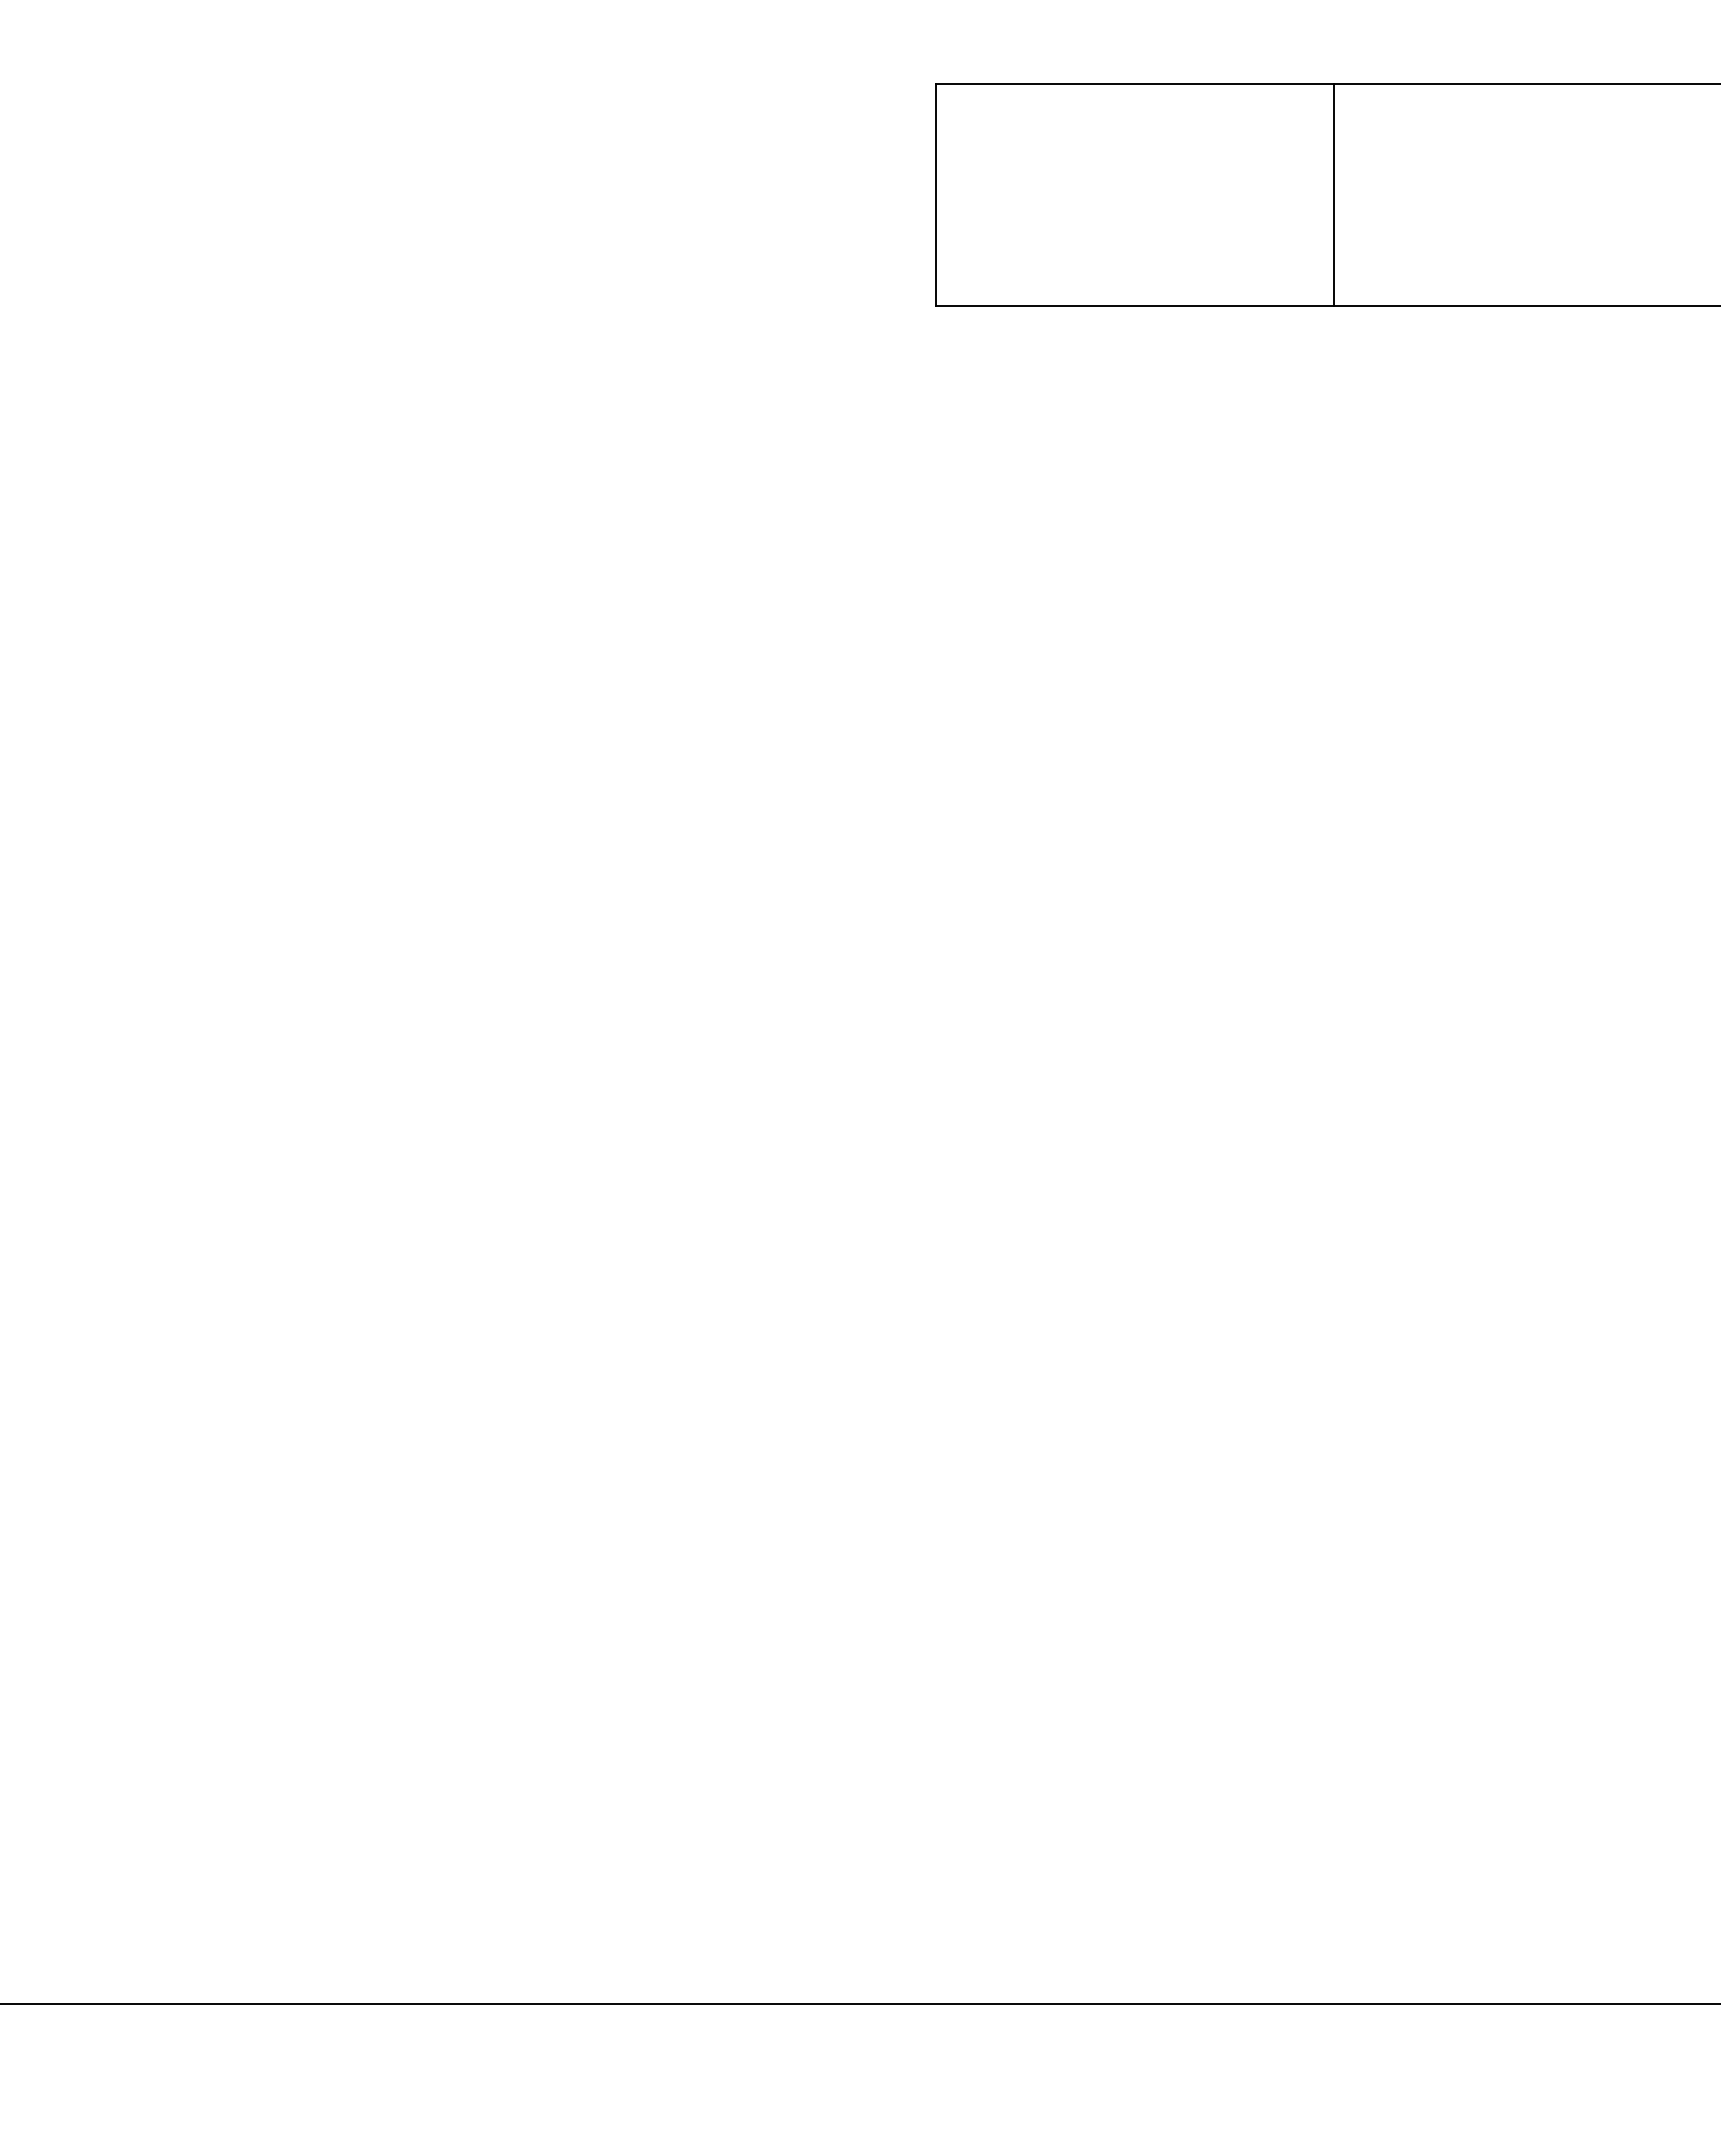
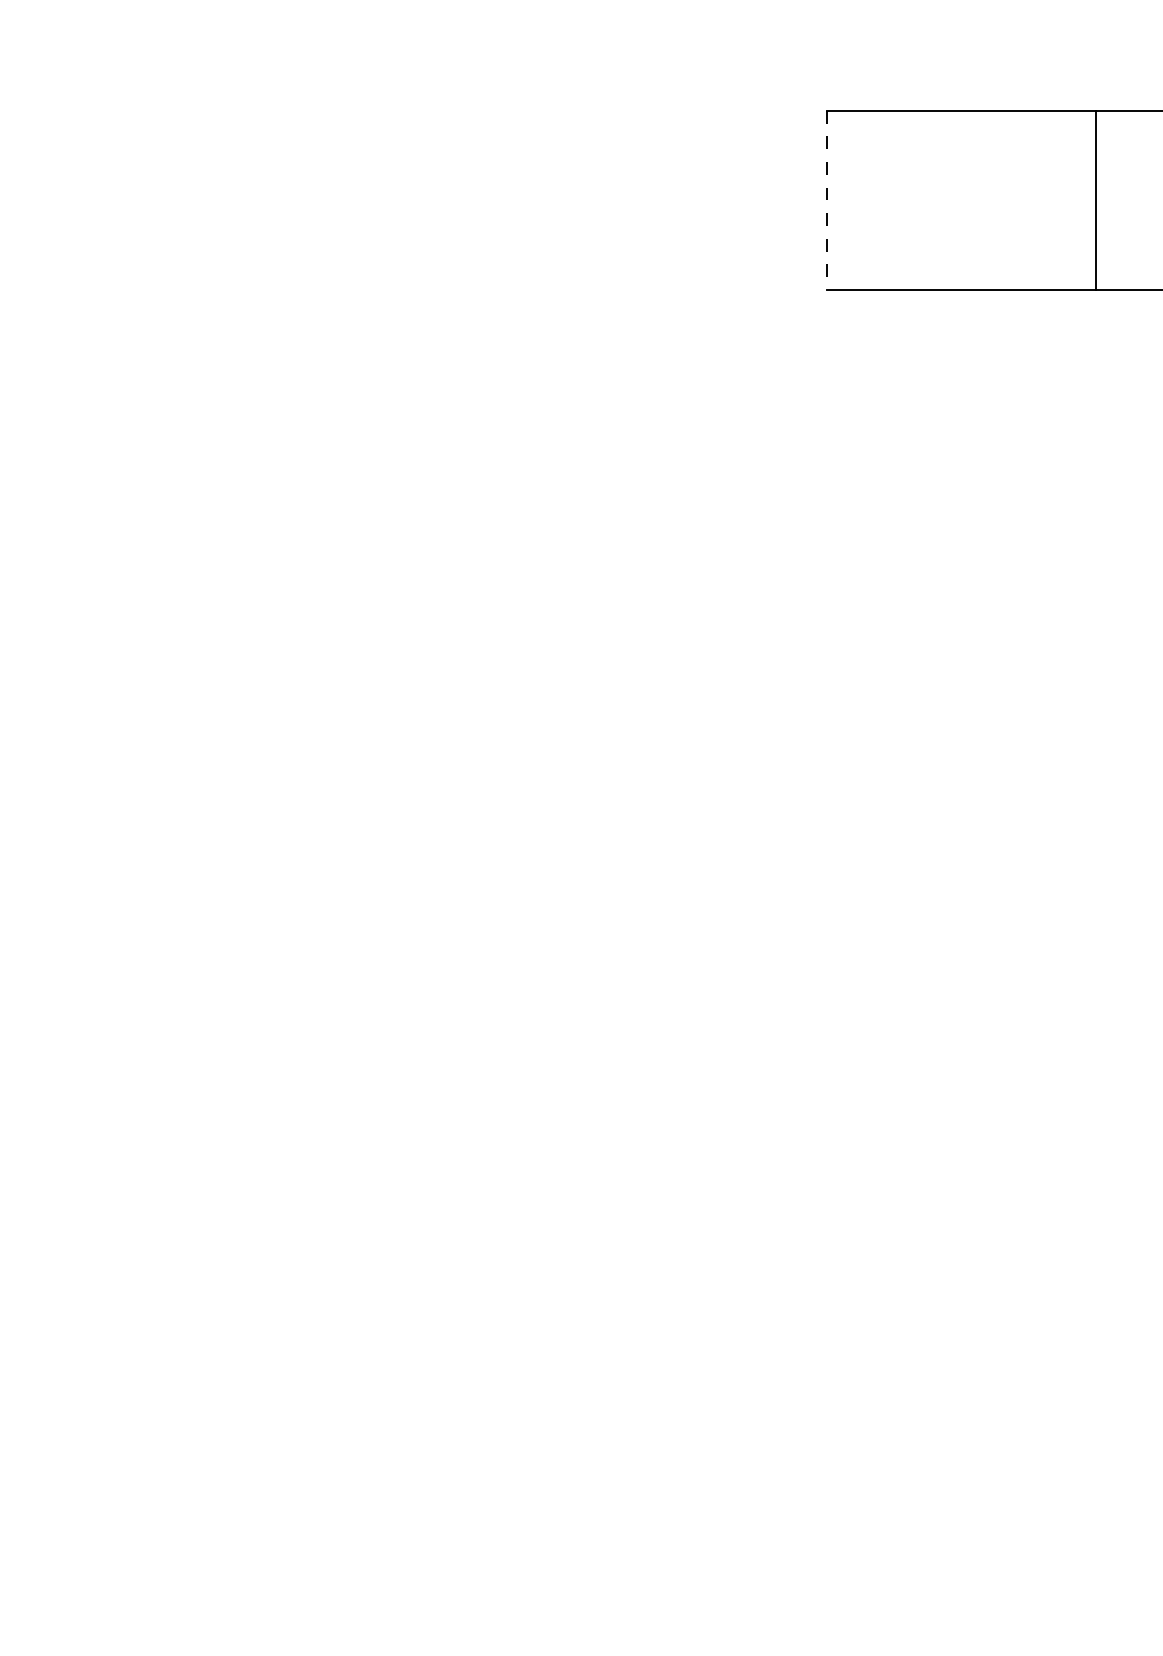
line: (1333, 194) -> (1095, 200), moved
line: (936, 195) -> (827, 201), solid -> dashed

